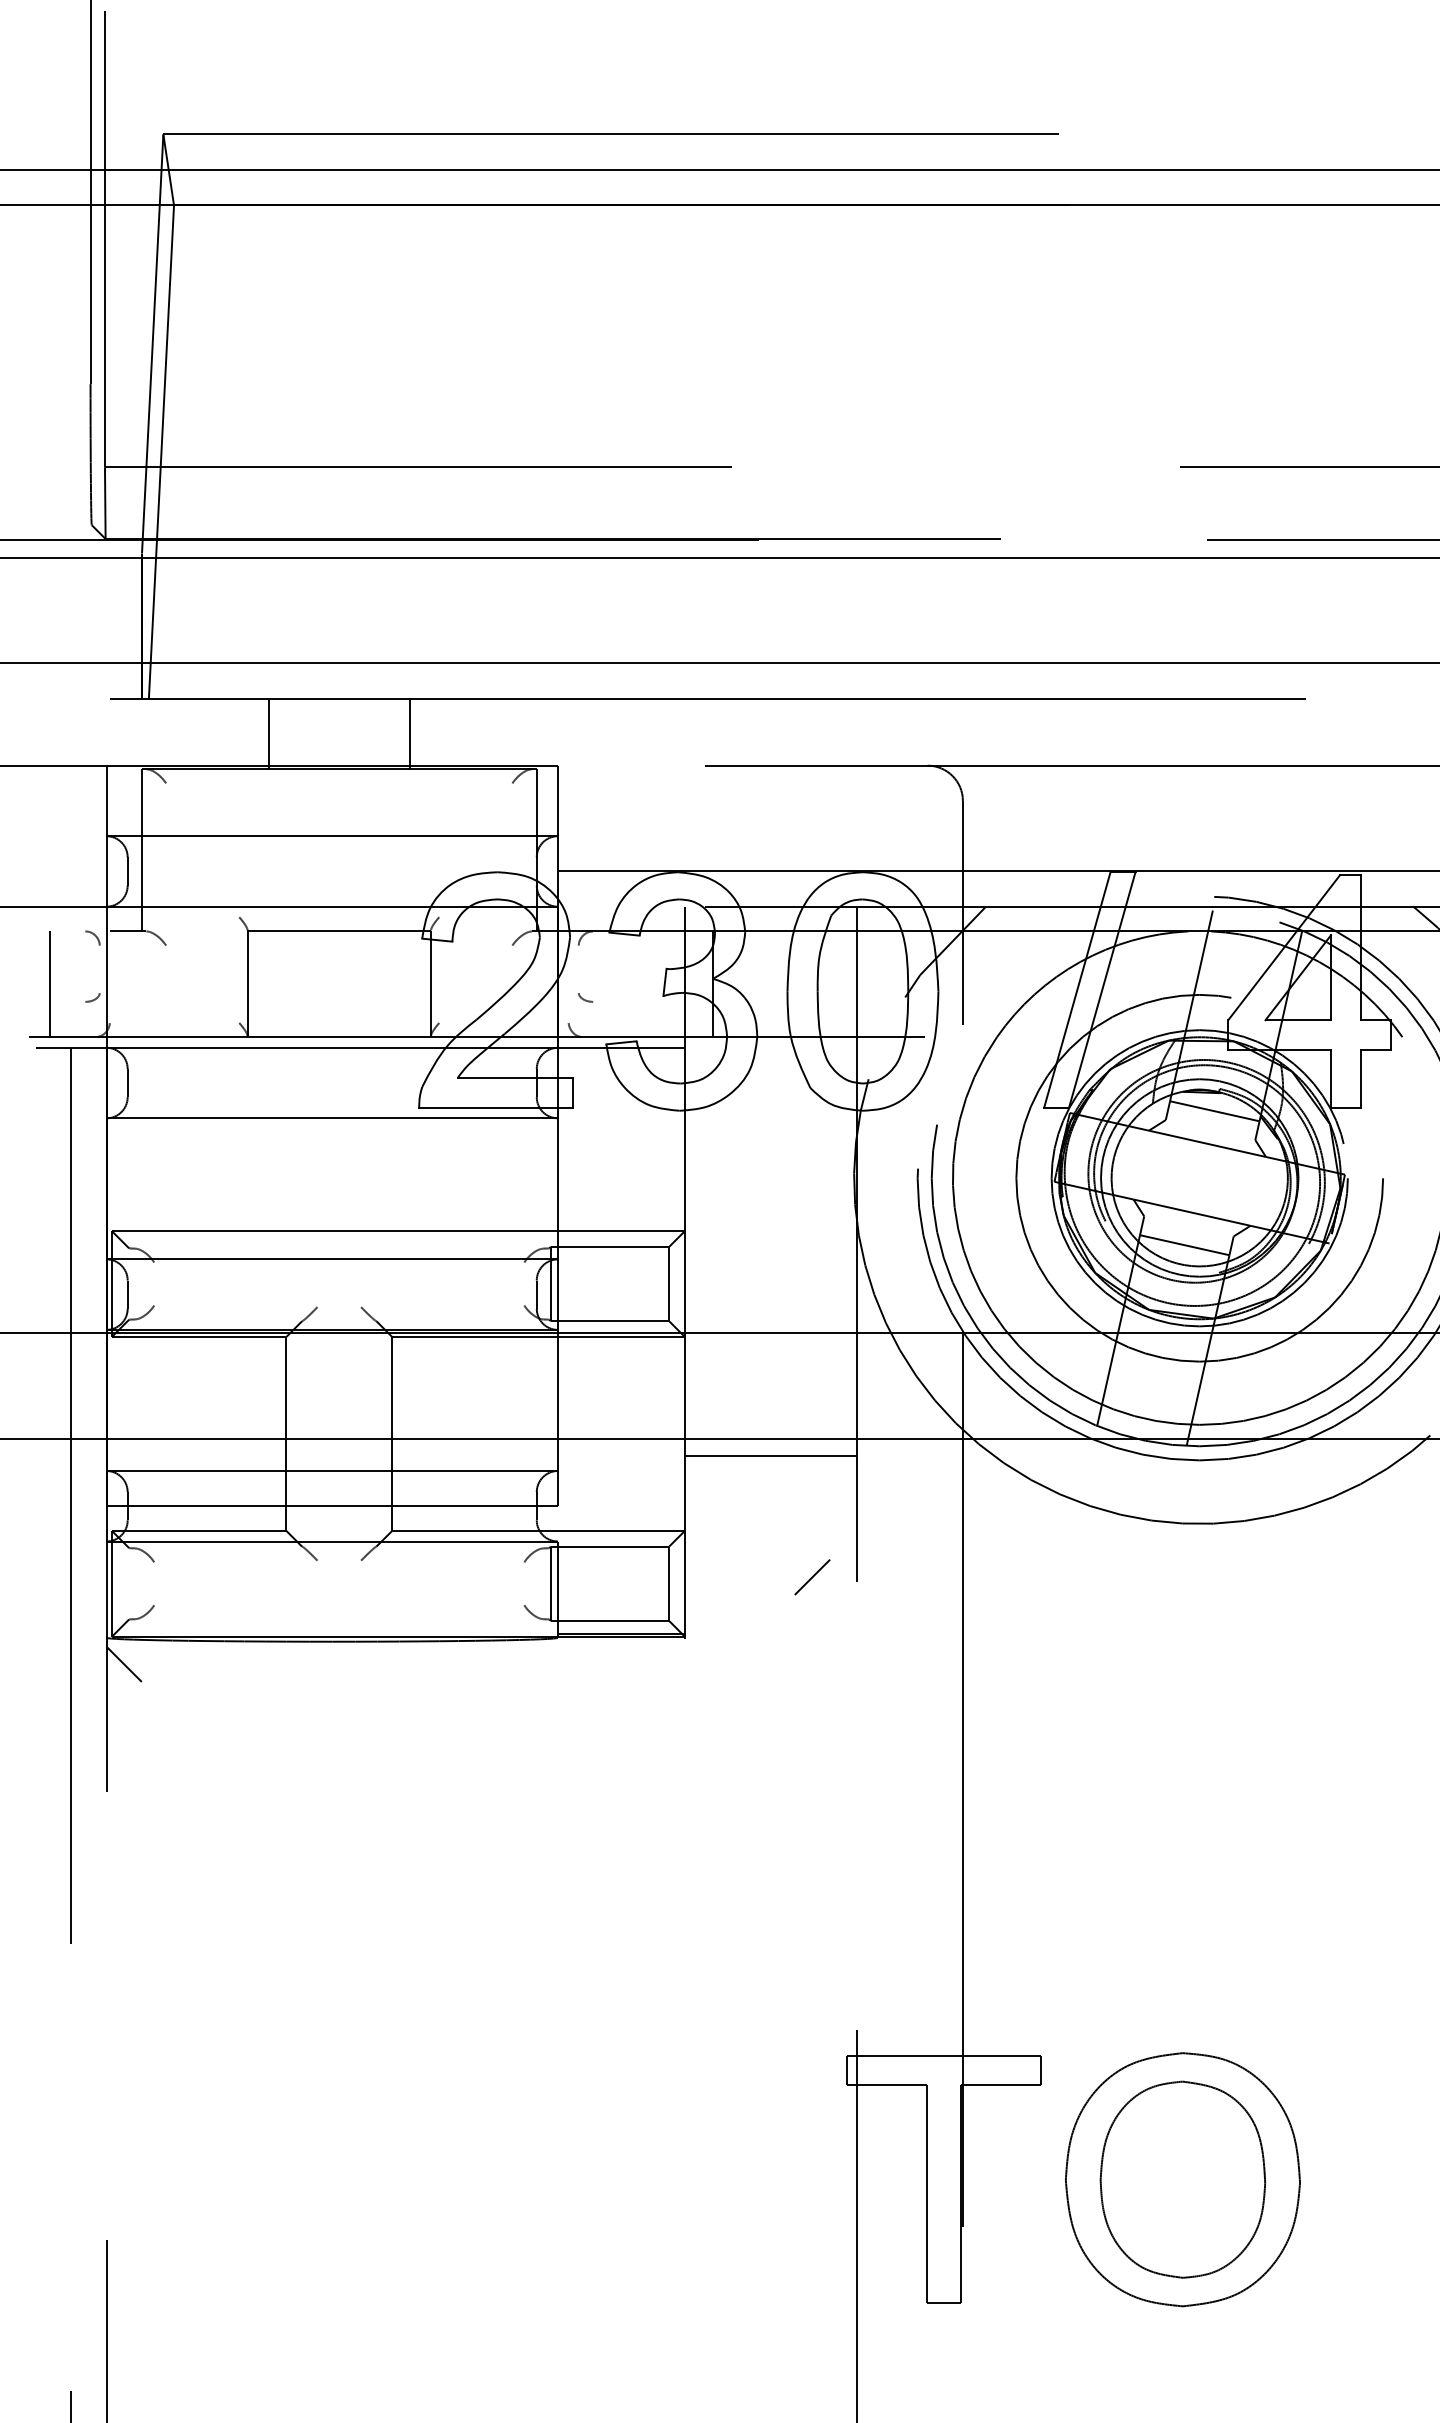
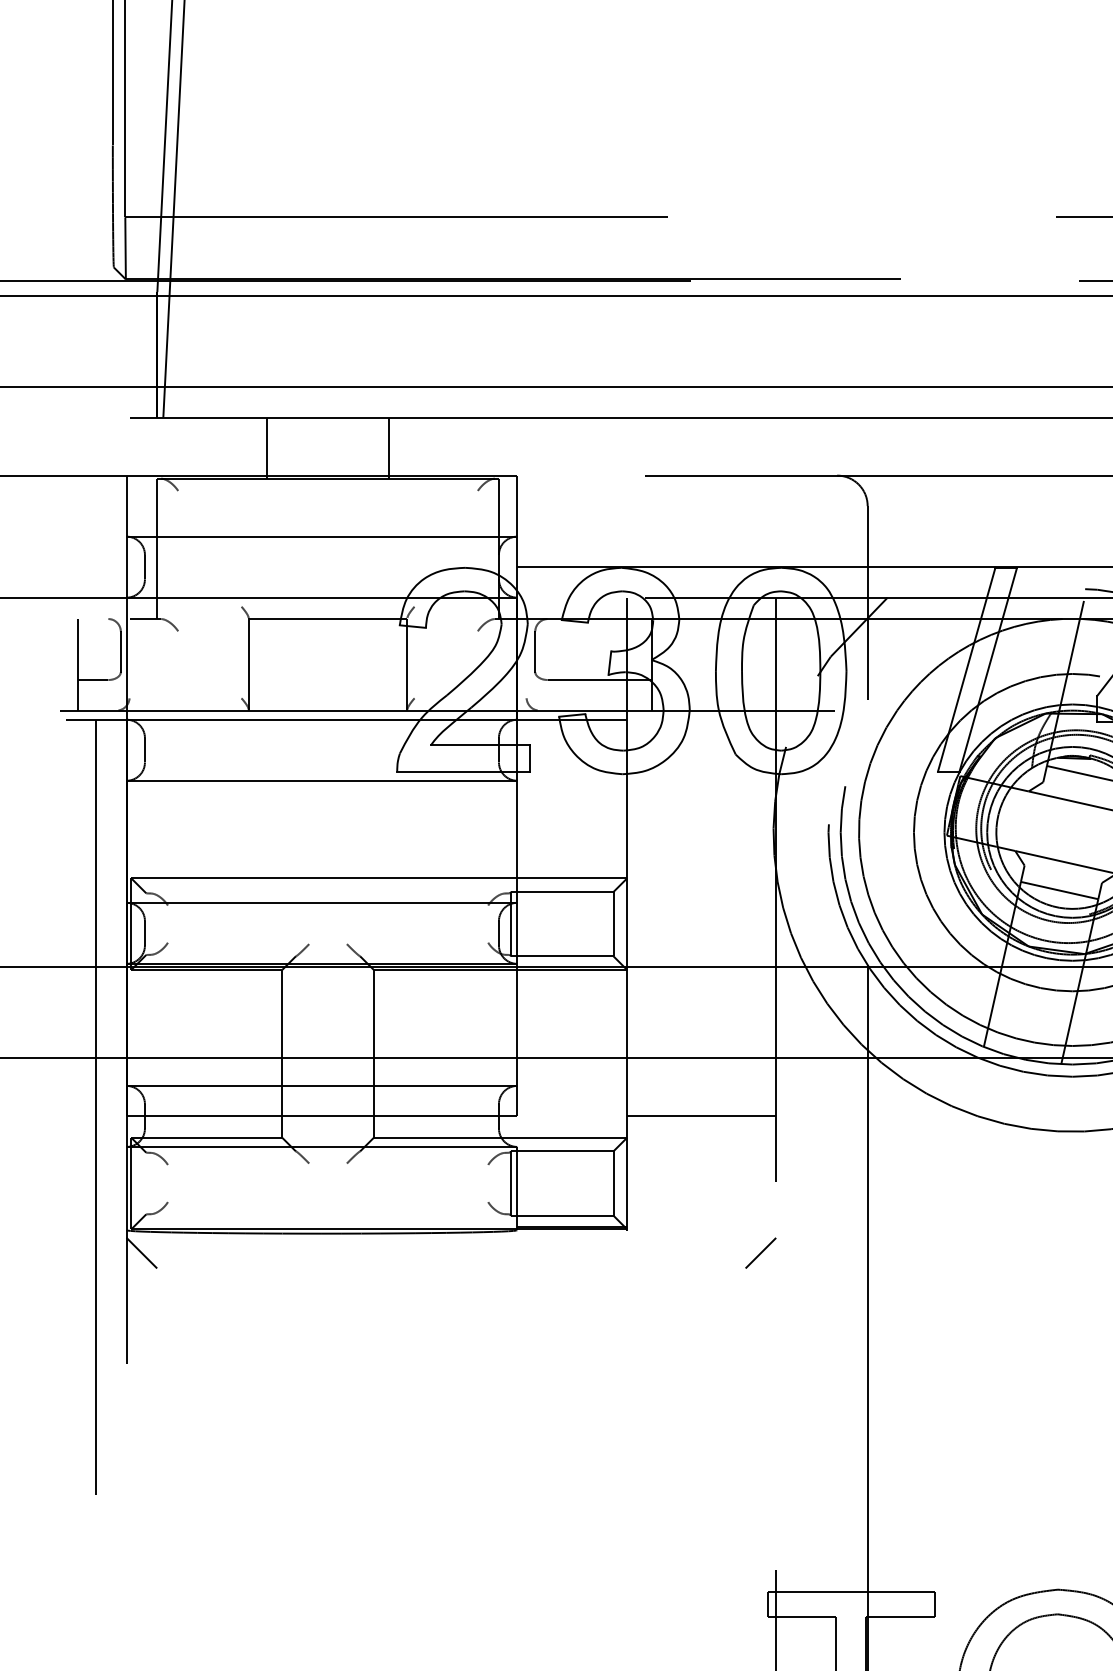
line: (99, 969) -> (120, 651), added
line: (578, 969) -> (535, 651), added
line: (67, 1001) -> (92, 679), added
line: (653, 1001) -> (599, 679), added
line: (770, 1456) -> (701, 1116), moved
line: (812, 1577) -> (760, 1253), moved

